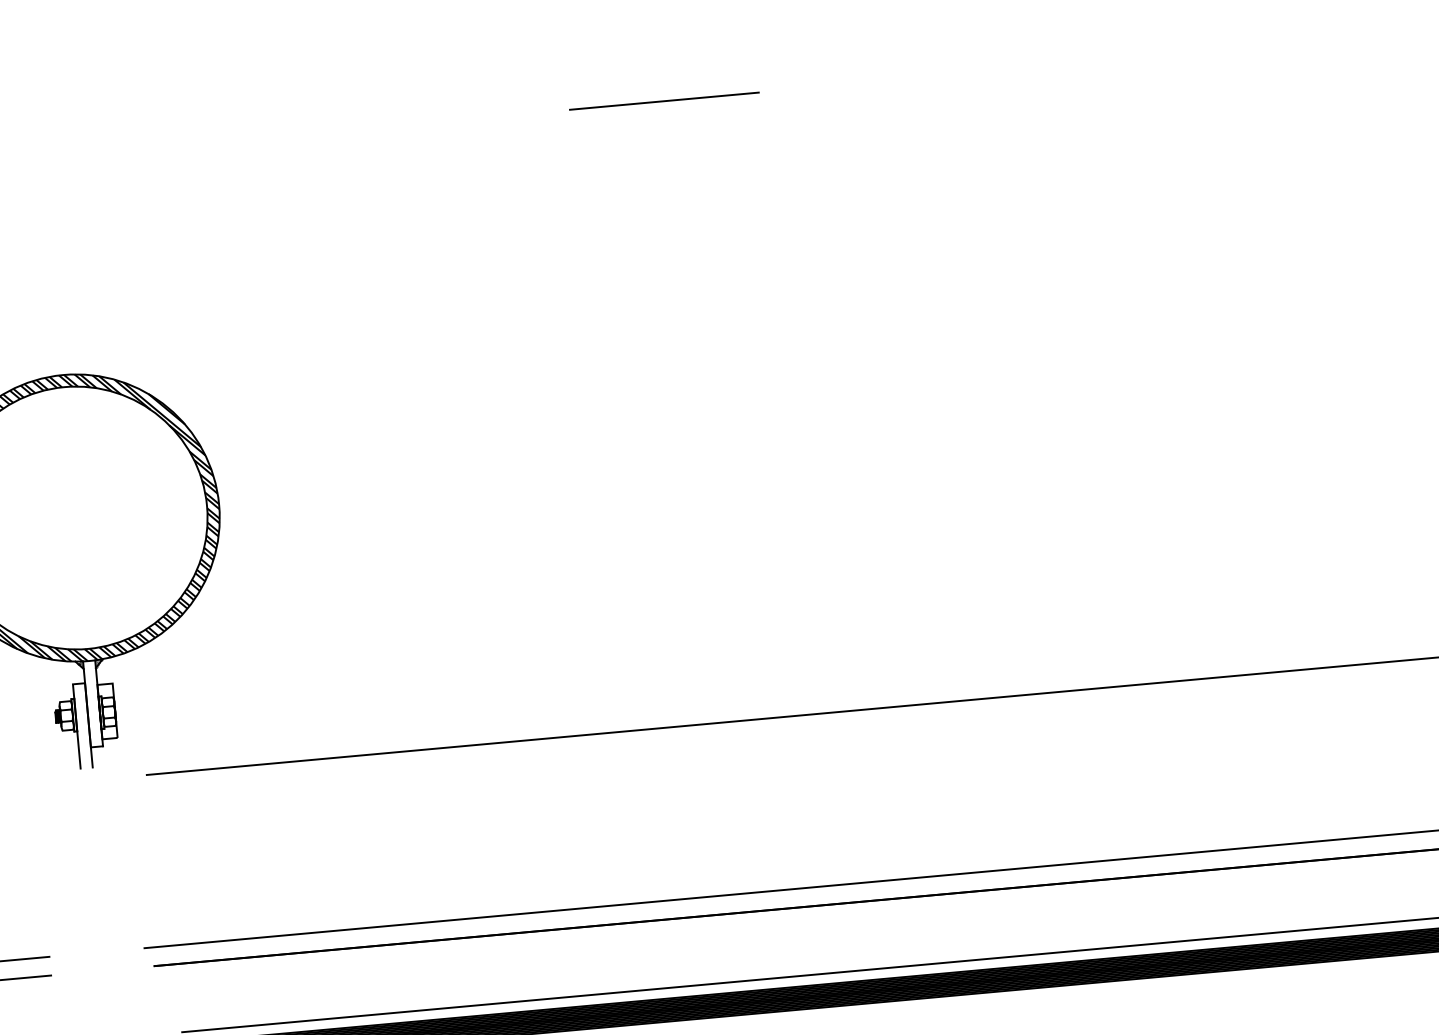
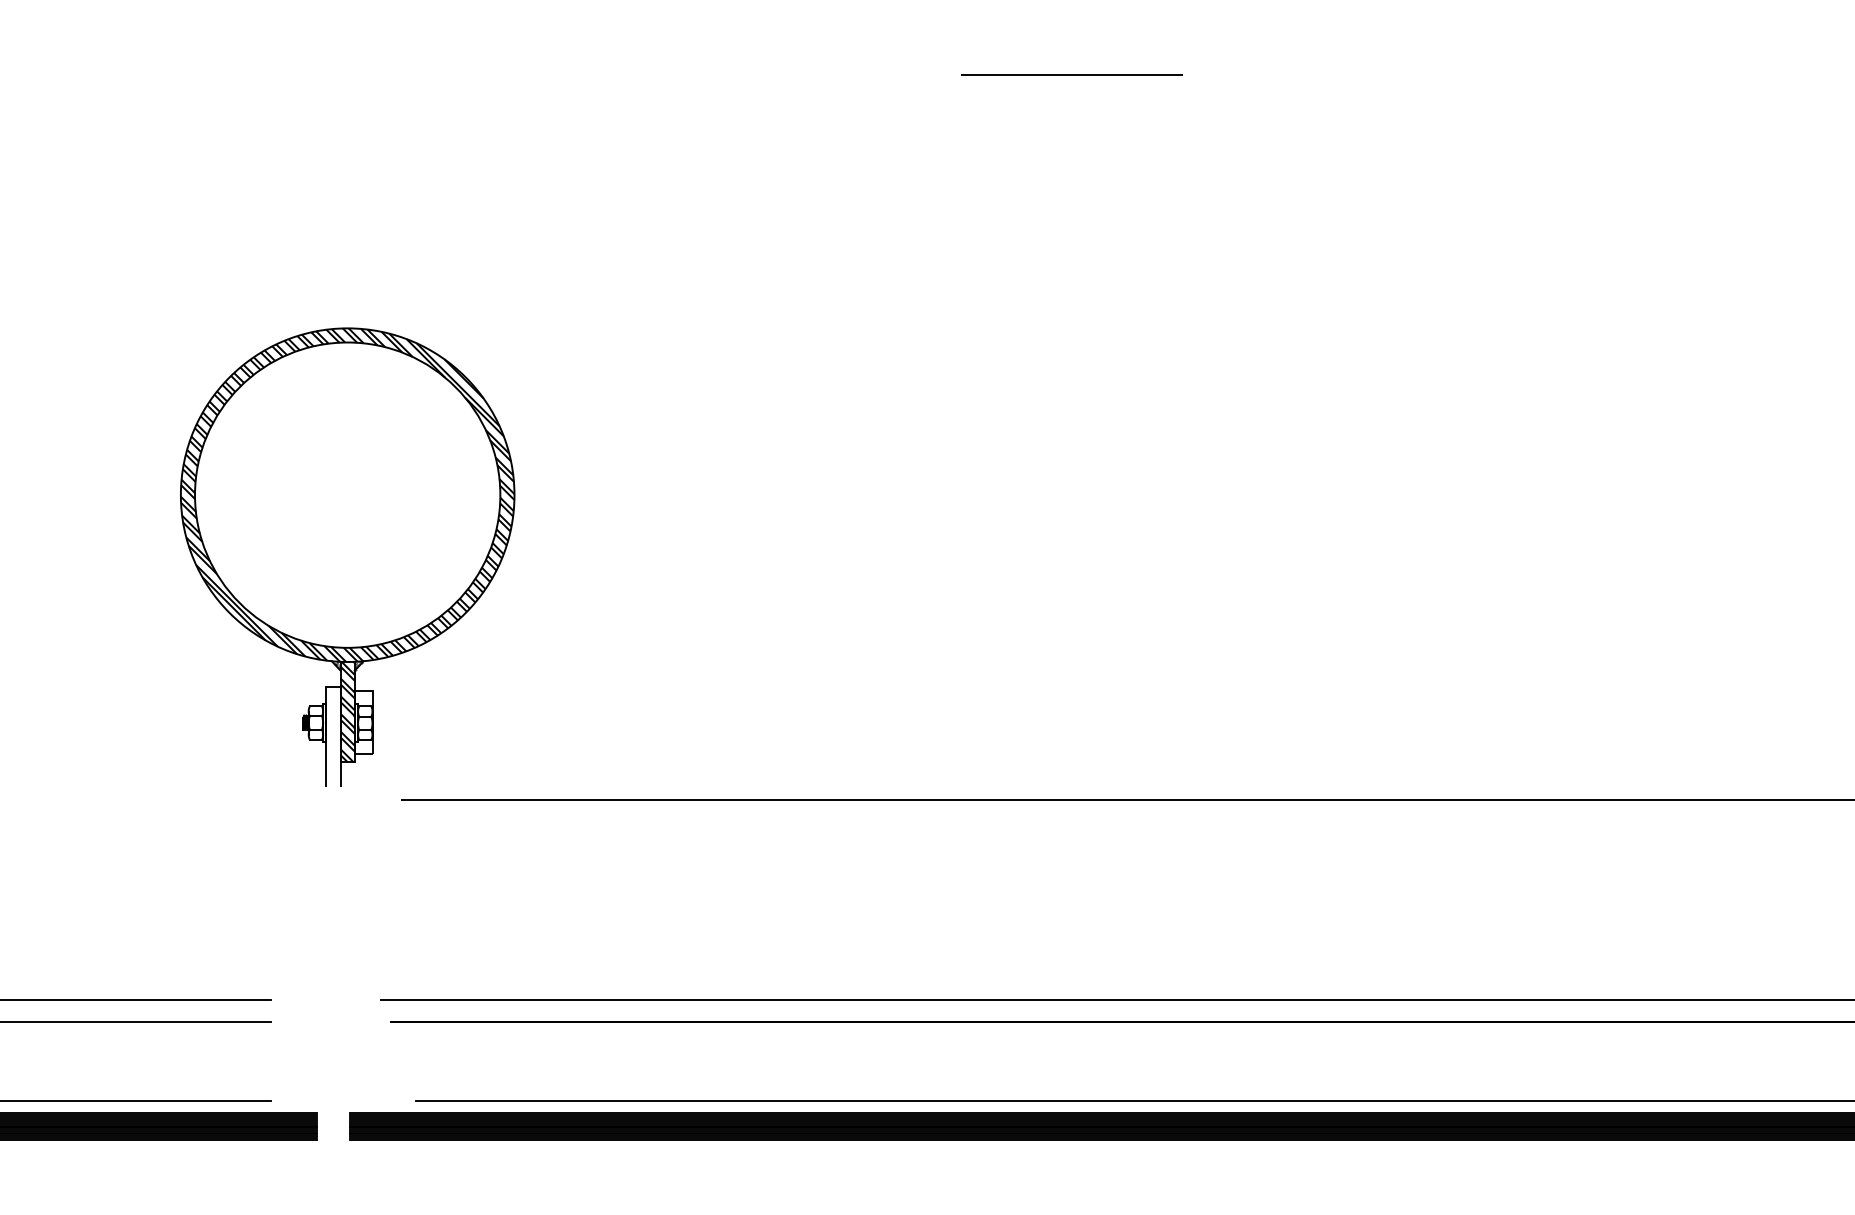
hatch: (92, 703) -> (347, 711), added

